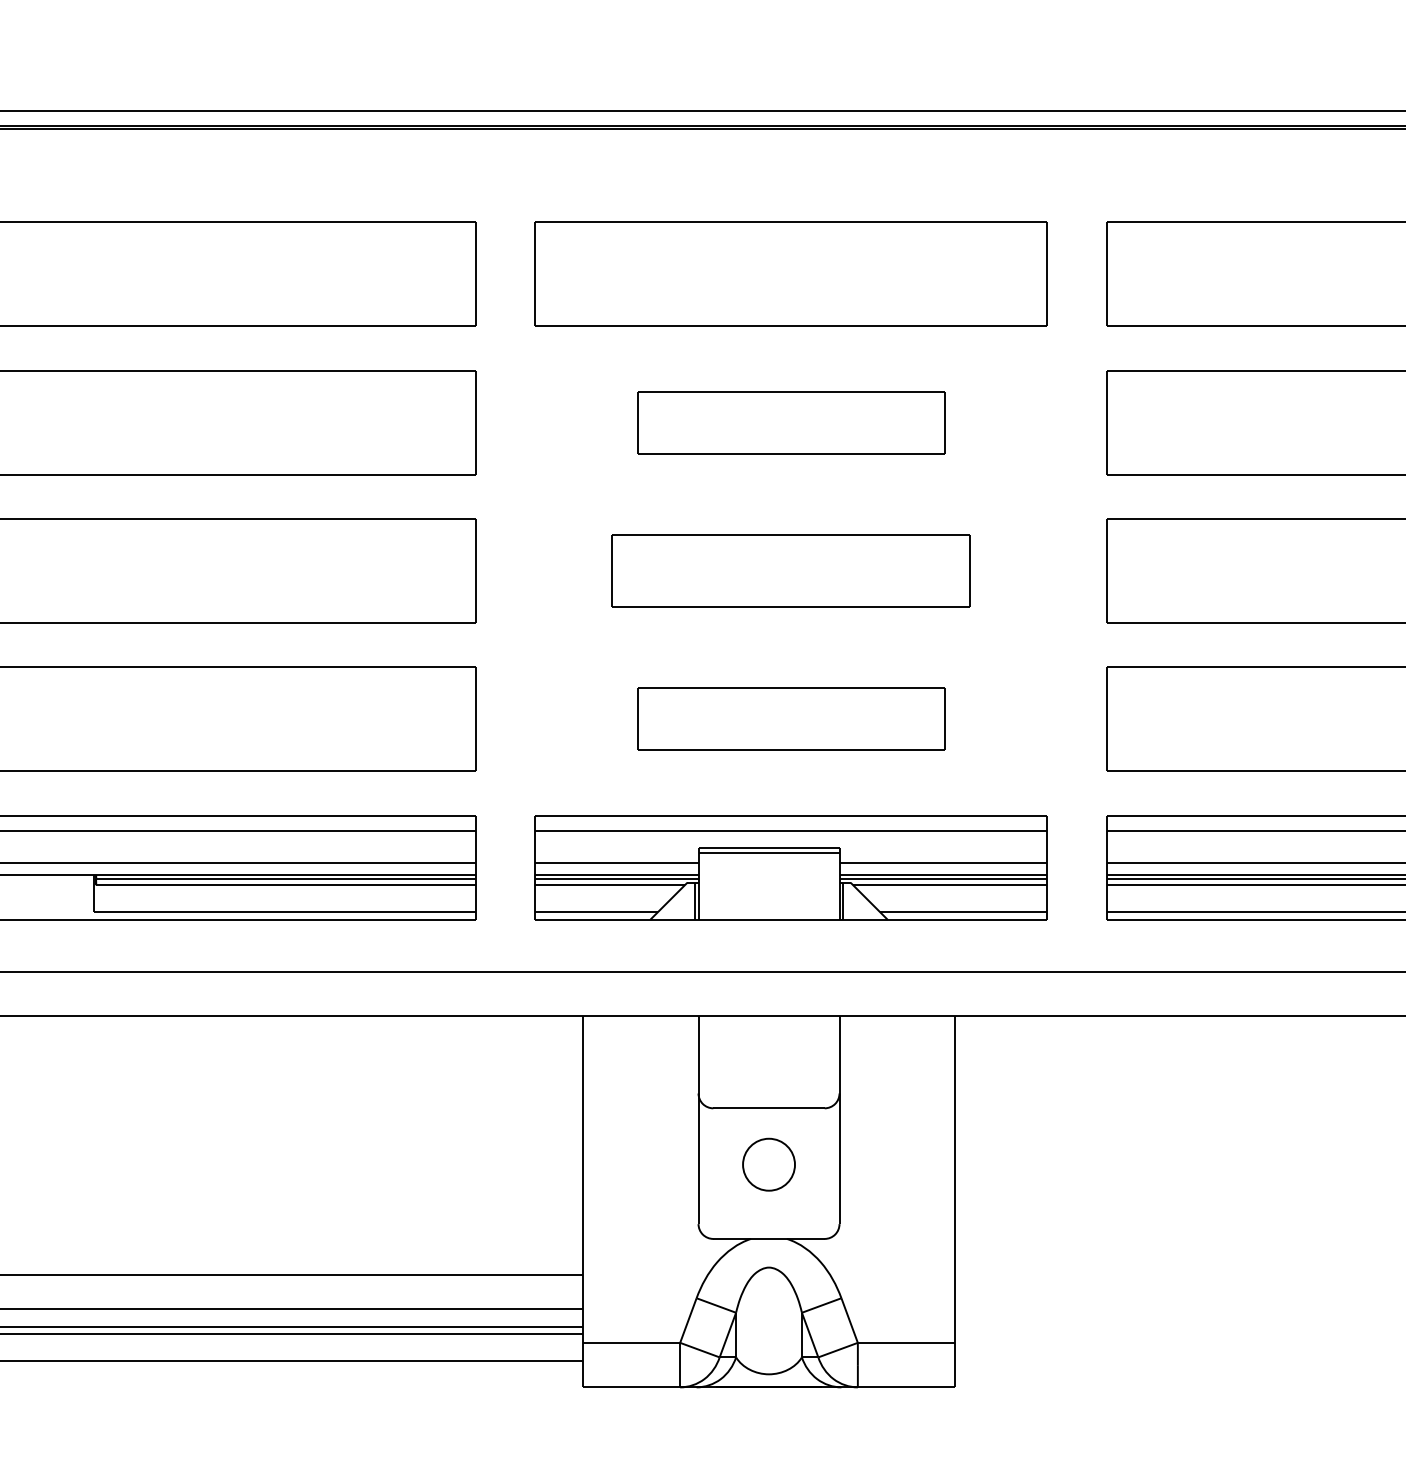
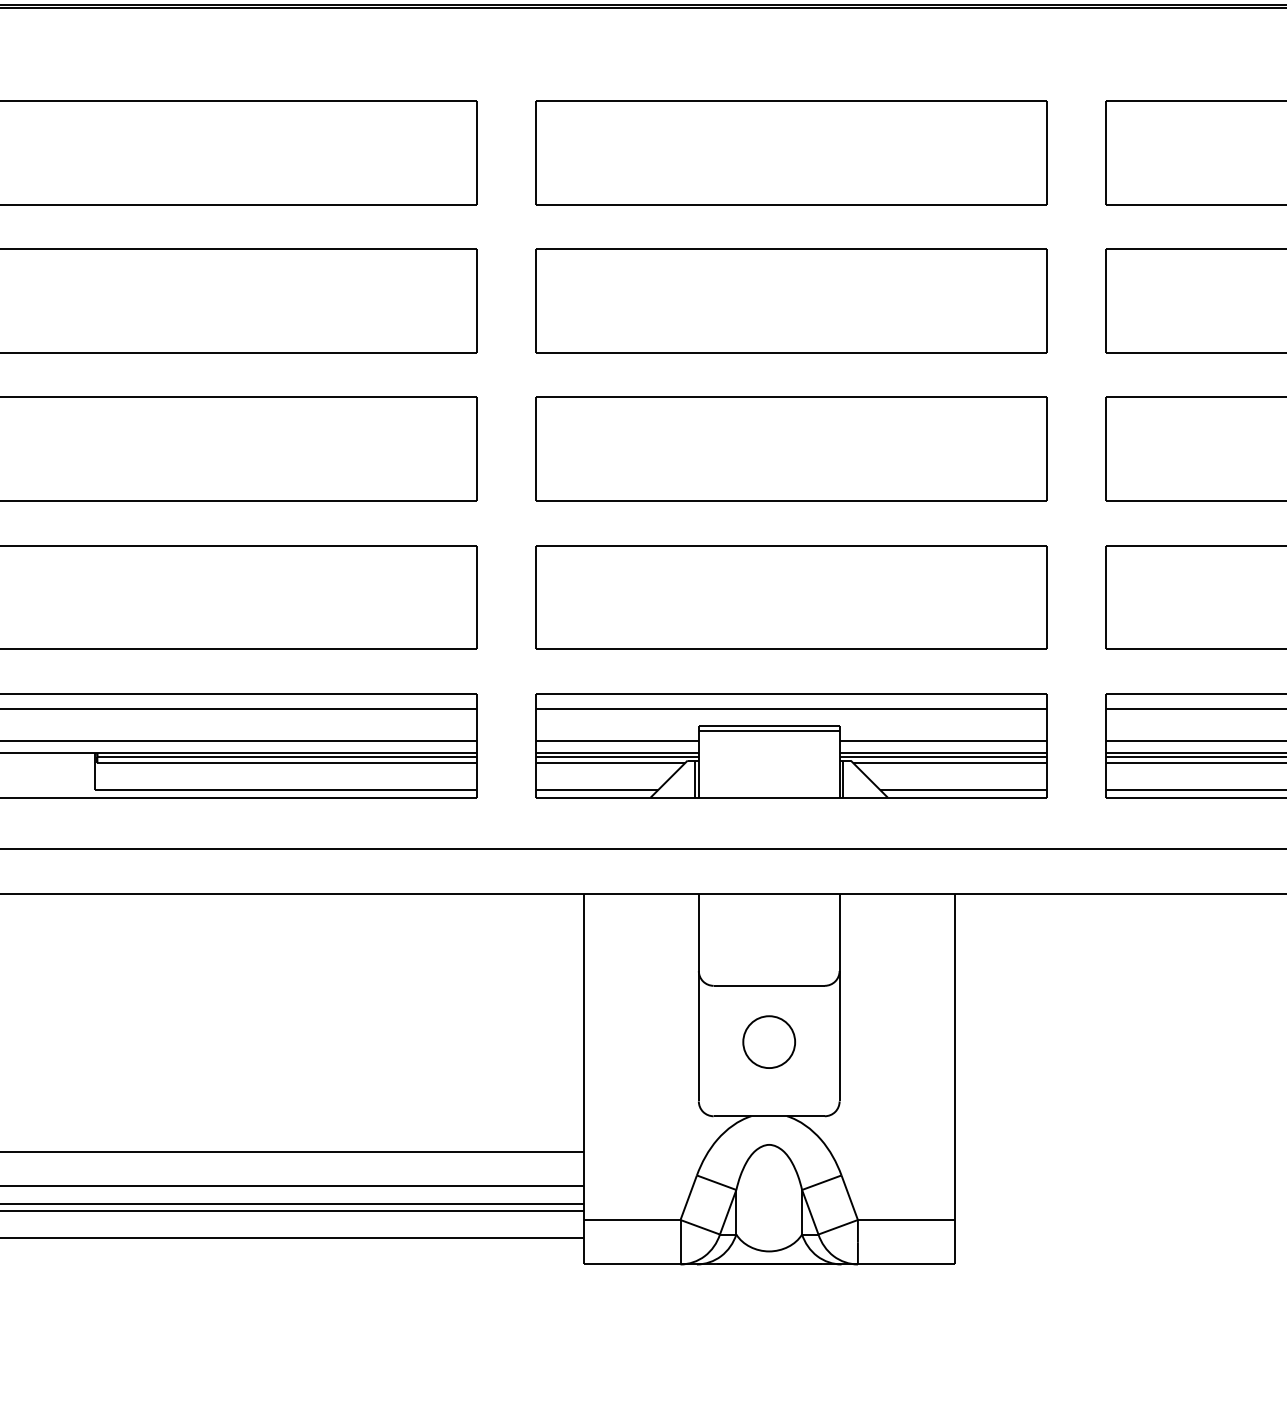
part: (790, 422) -> (790, 301), size x1.67
part: (790, 570) -> (790, 448), size x1.43
part: (790, 718) -> (790, 596), size x1.67

